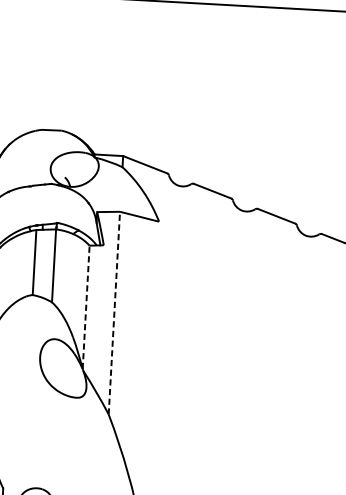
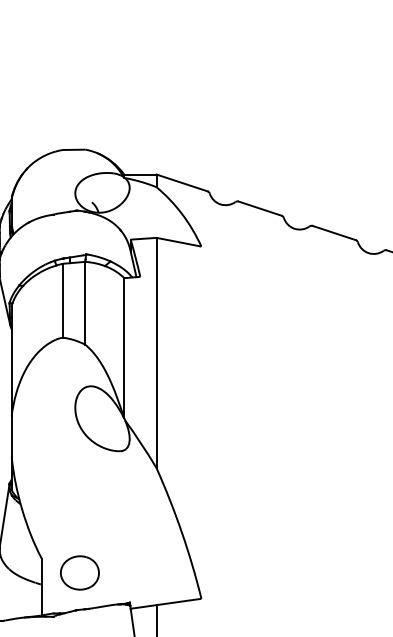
line: (86, 306) -> (124, 347), dashed -> solid
line: (114, 312) -> (156, 352), dashed -> solid

